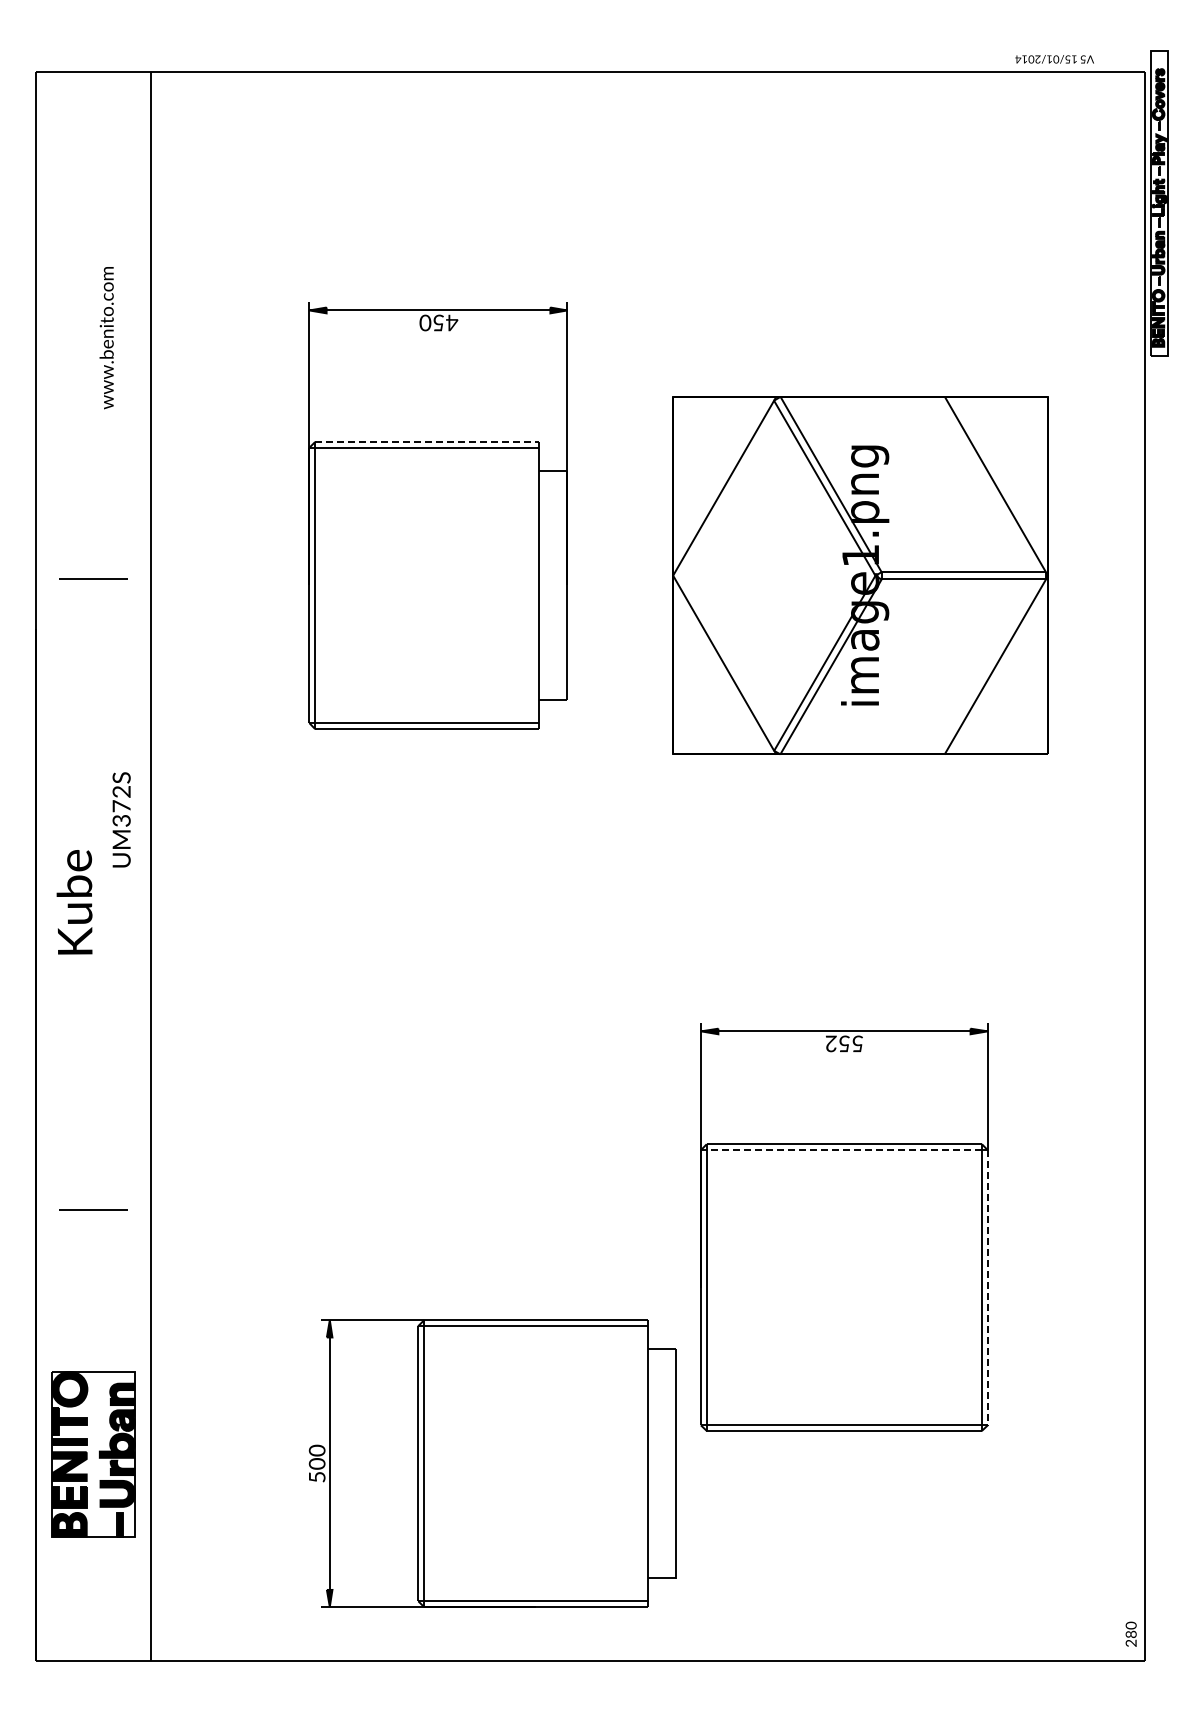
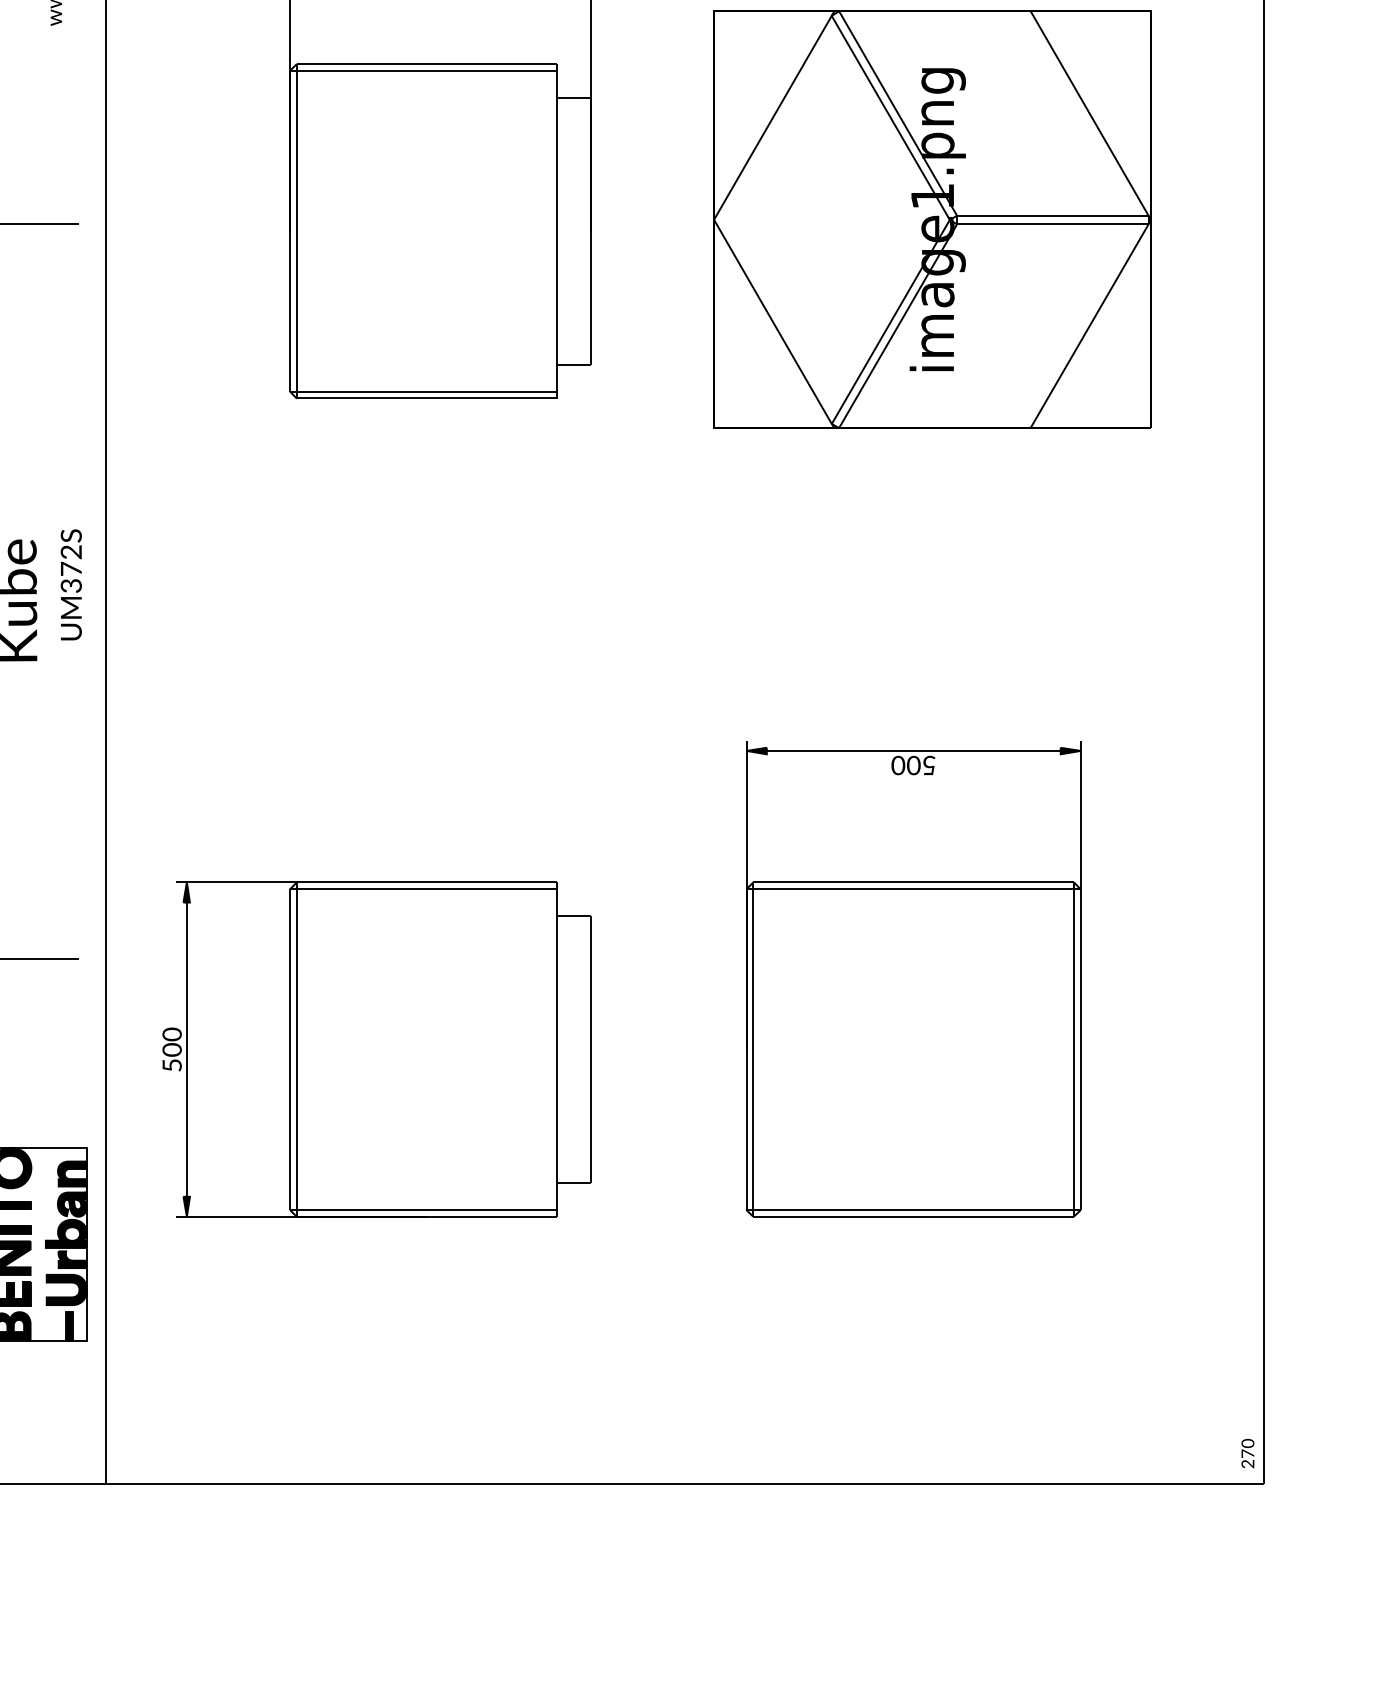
line: (426, 441) -> (426, 63), dashed -> solid
text: (121, 819) -> (71, 584), moved
text: (837, 1043) -> (905, 765), 552 -> 500
line: (844, 1150) -> (913, 889), dashed -> solid
line: (987, 1287) -> (1080, 1049), dashed -> solid
part: (492, 1463) -> (376, 1049), moved
text: (1130, 1634) -> (1247, 1453), 280 -> 270

